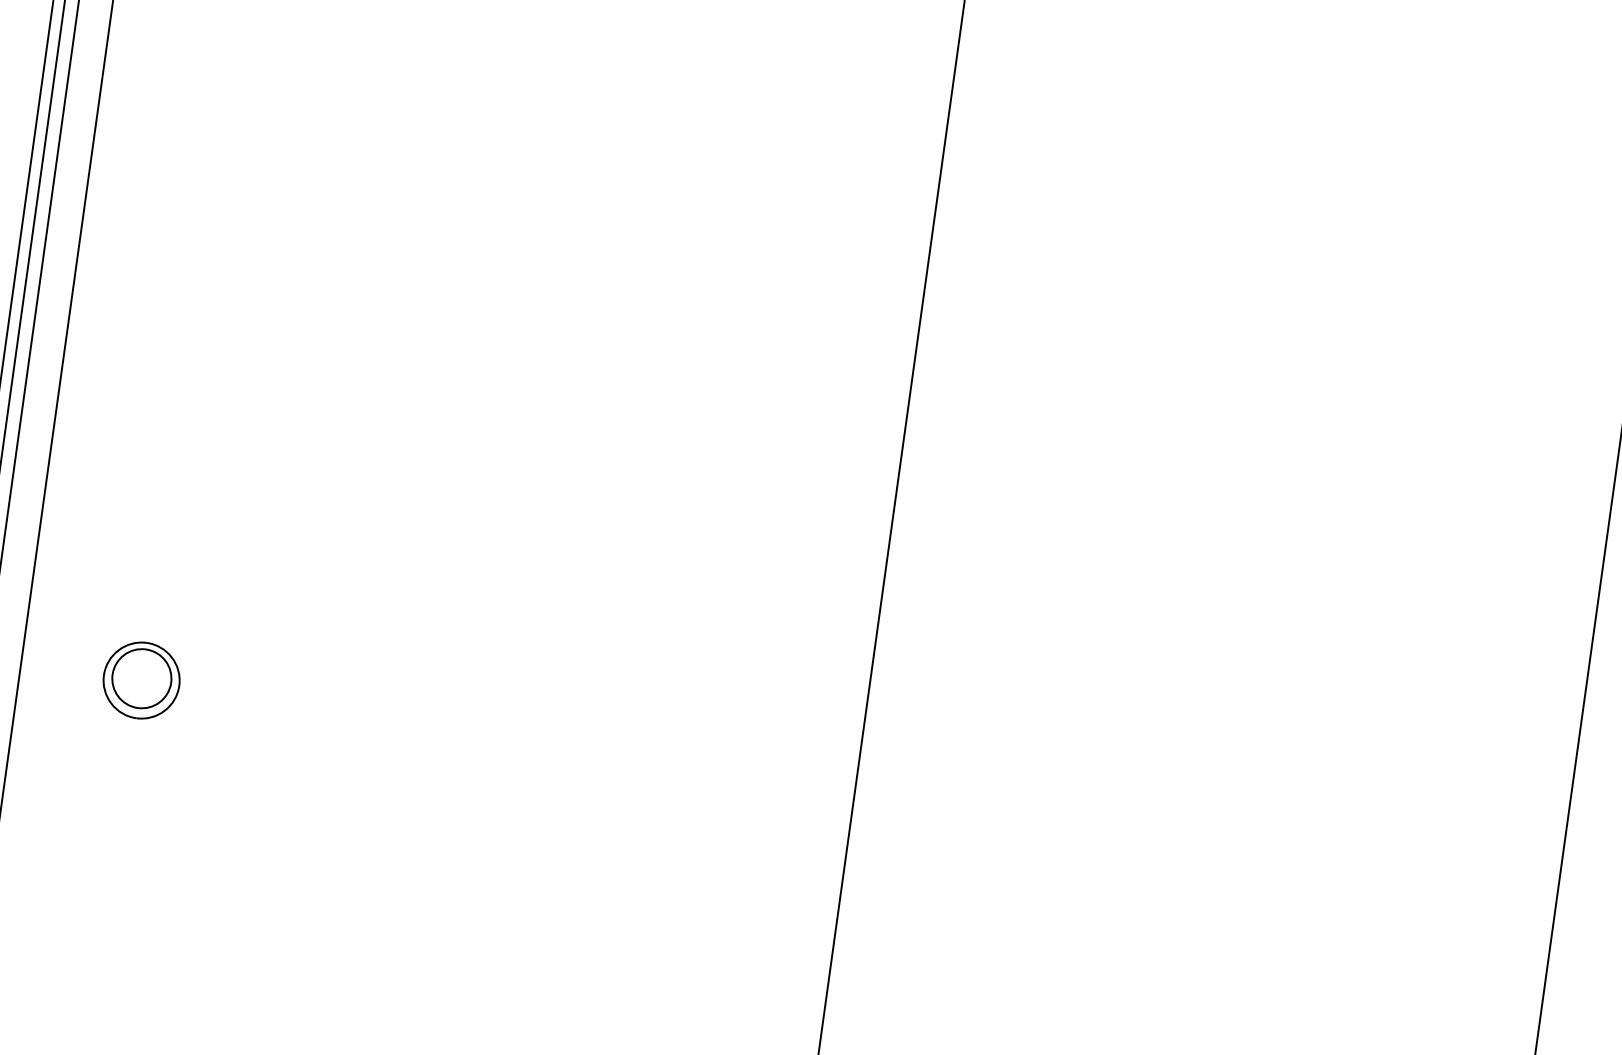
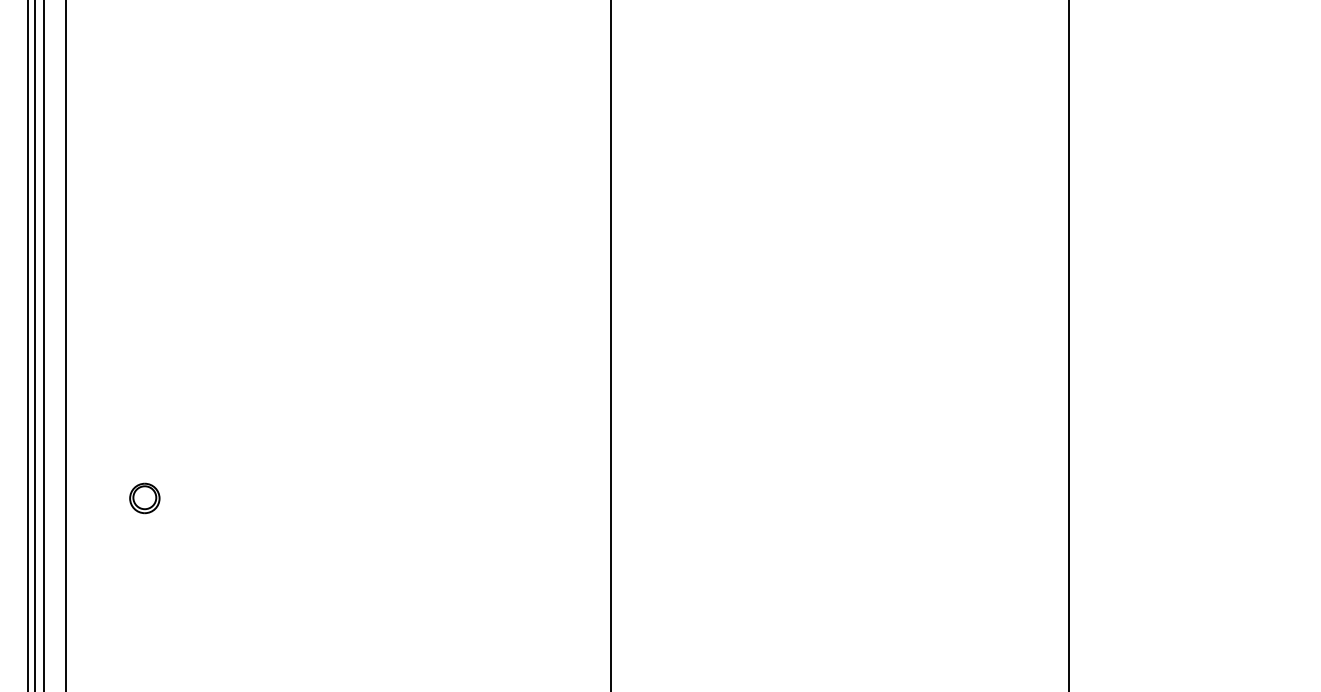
part: (141, 680) -> (144, 498), size x0.6

